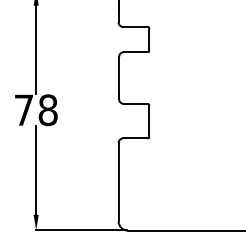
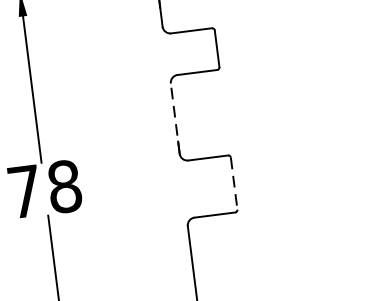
line: (119, 77) -> (175, 117), solid -> dashed
line: (149, 121) -> (234, 184), solid -> dashed

